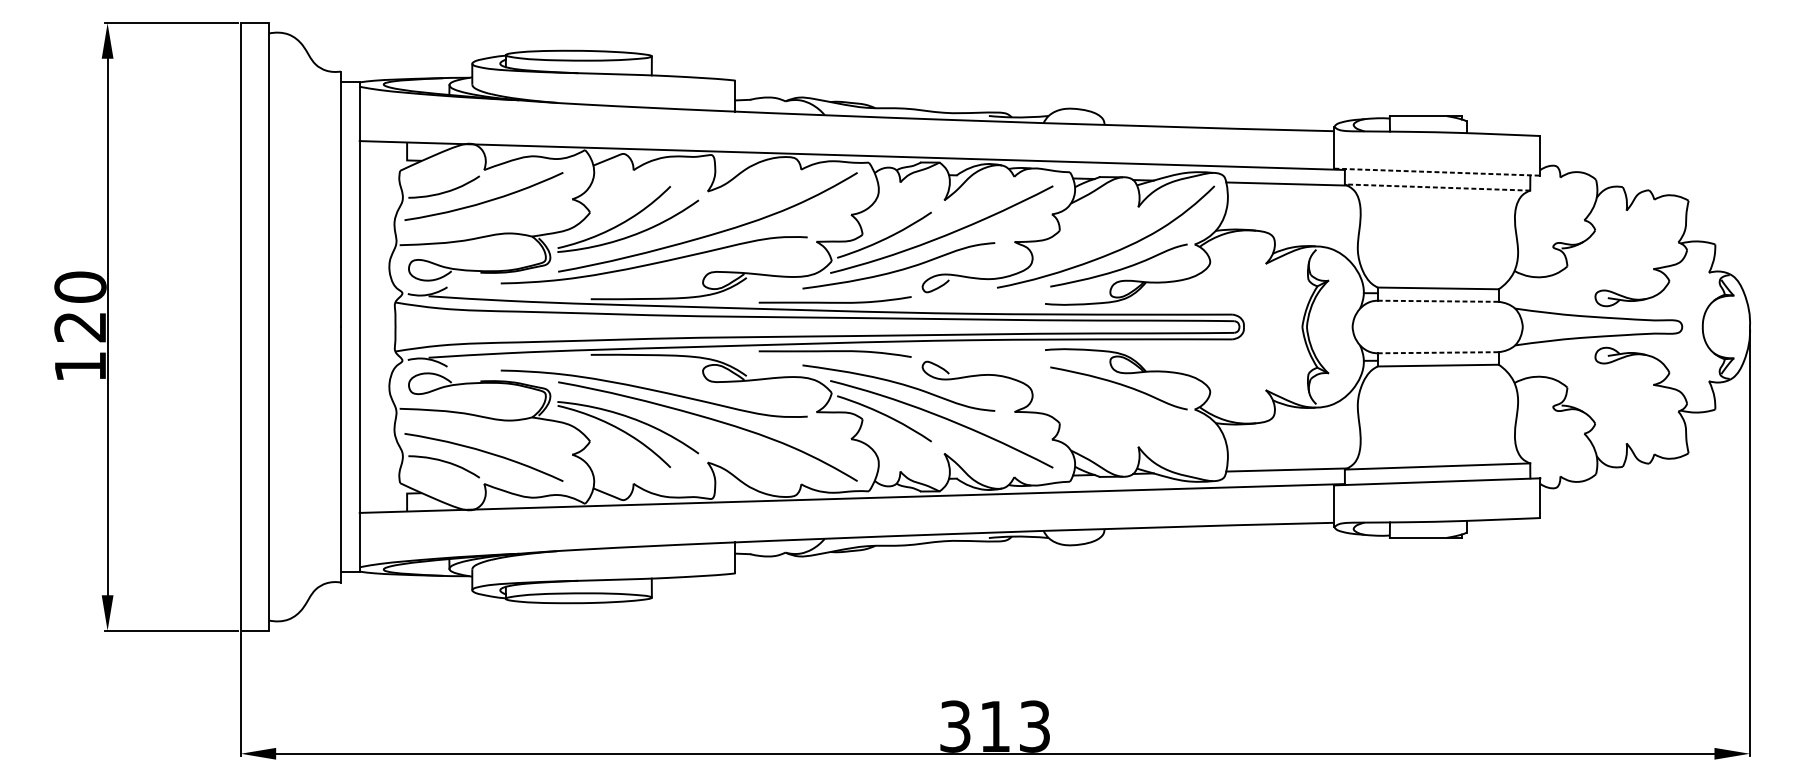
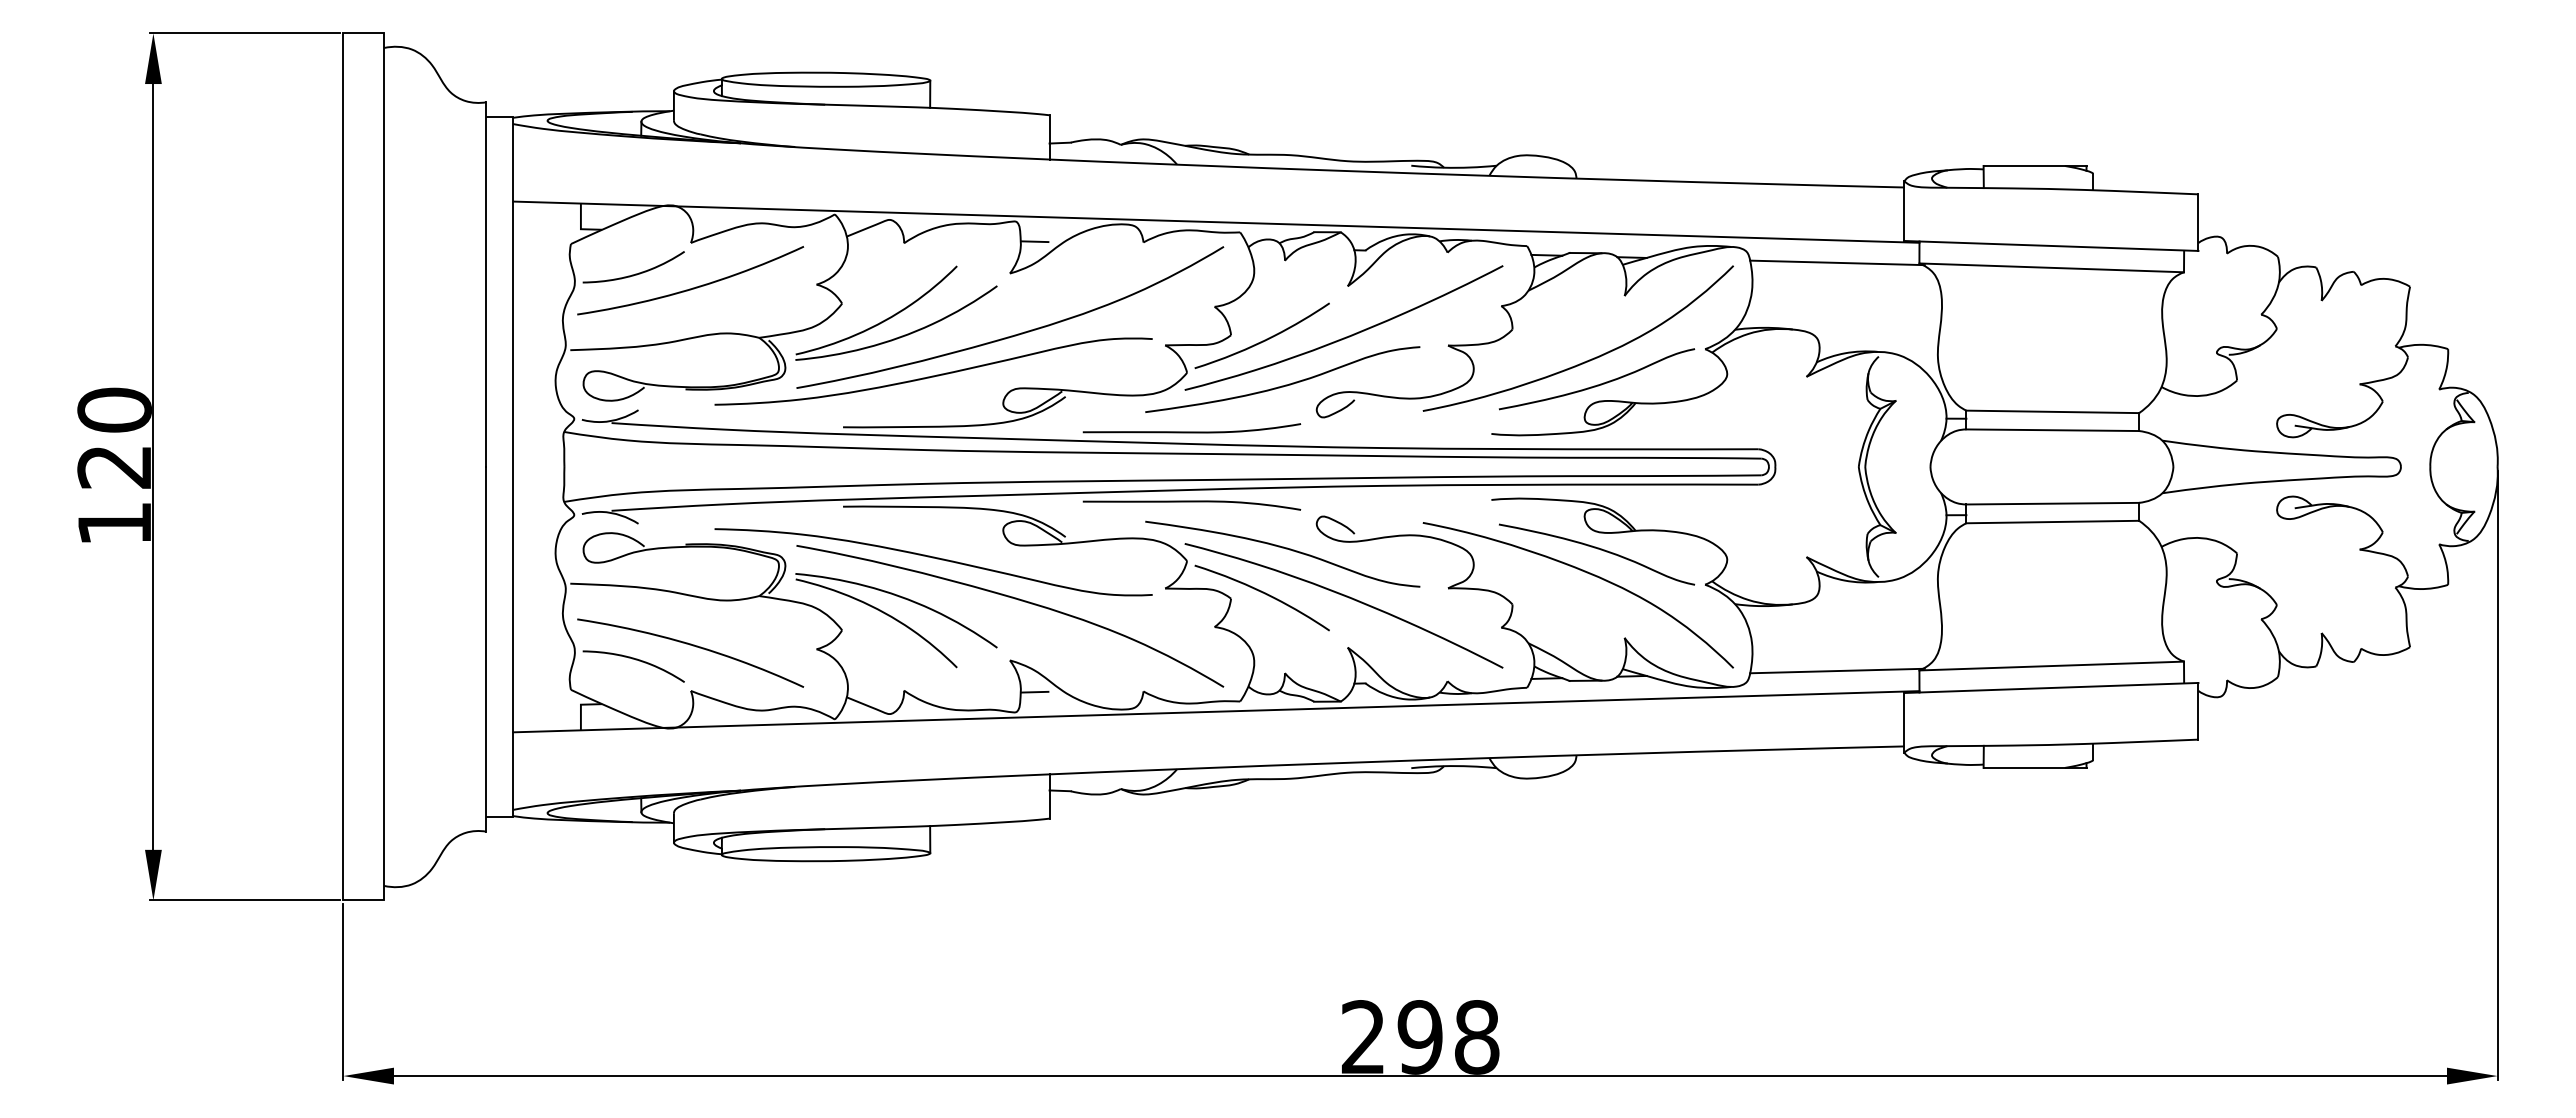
line: (724, 169) -> (1034, 241), added
line: (1437, 171) -> (2051, 245), dashed -> solid
line: (1437, 187) -> (2051, 267), dashed -> solid
line: (1438, 301) -> (2053, 430), dashed -> solid
line: (1438, 352) -> (2053, 503), dashed -> solid
curve: (1111, 401) -> (1586, 573), added
line: (724, 484) -> (1034, 691), added
text: (995, 726) -> (1420, 1037), 313 -> 298

